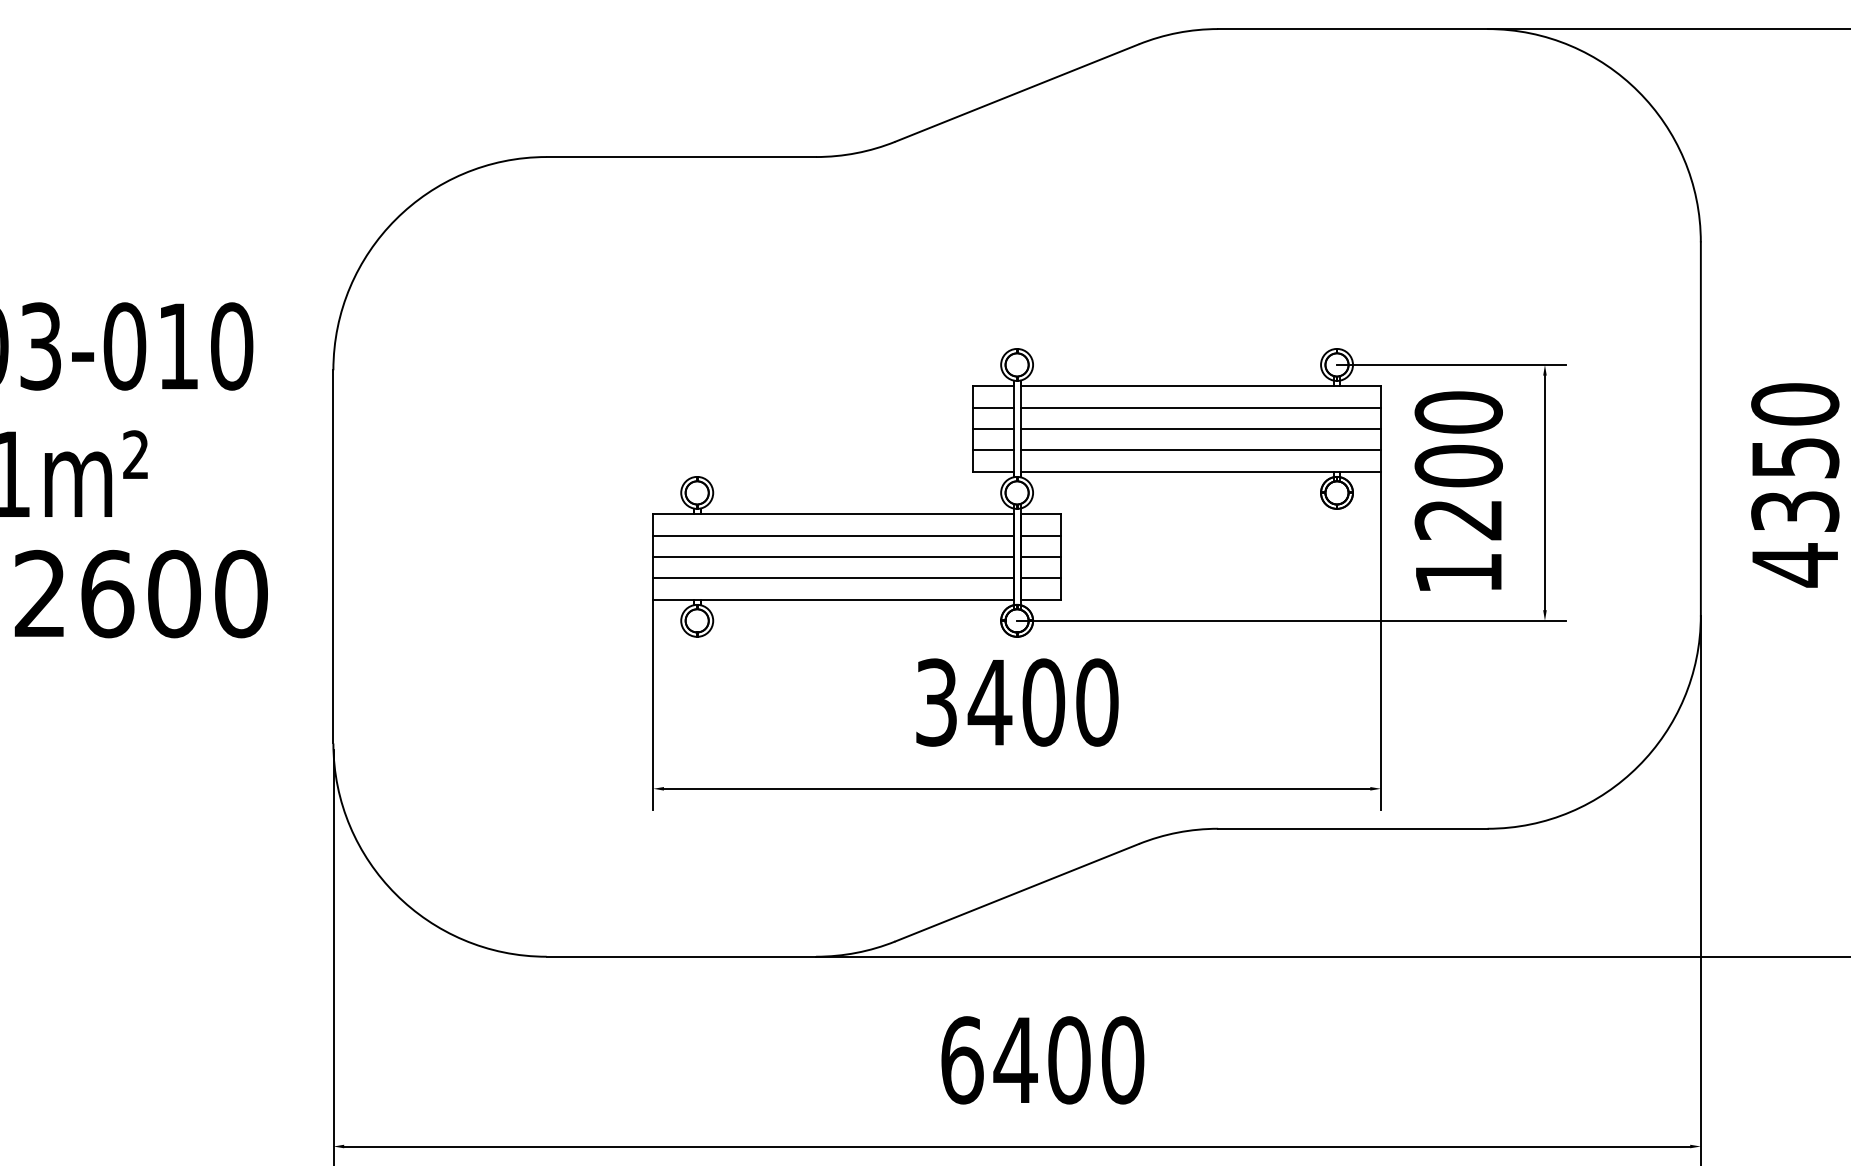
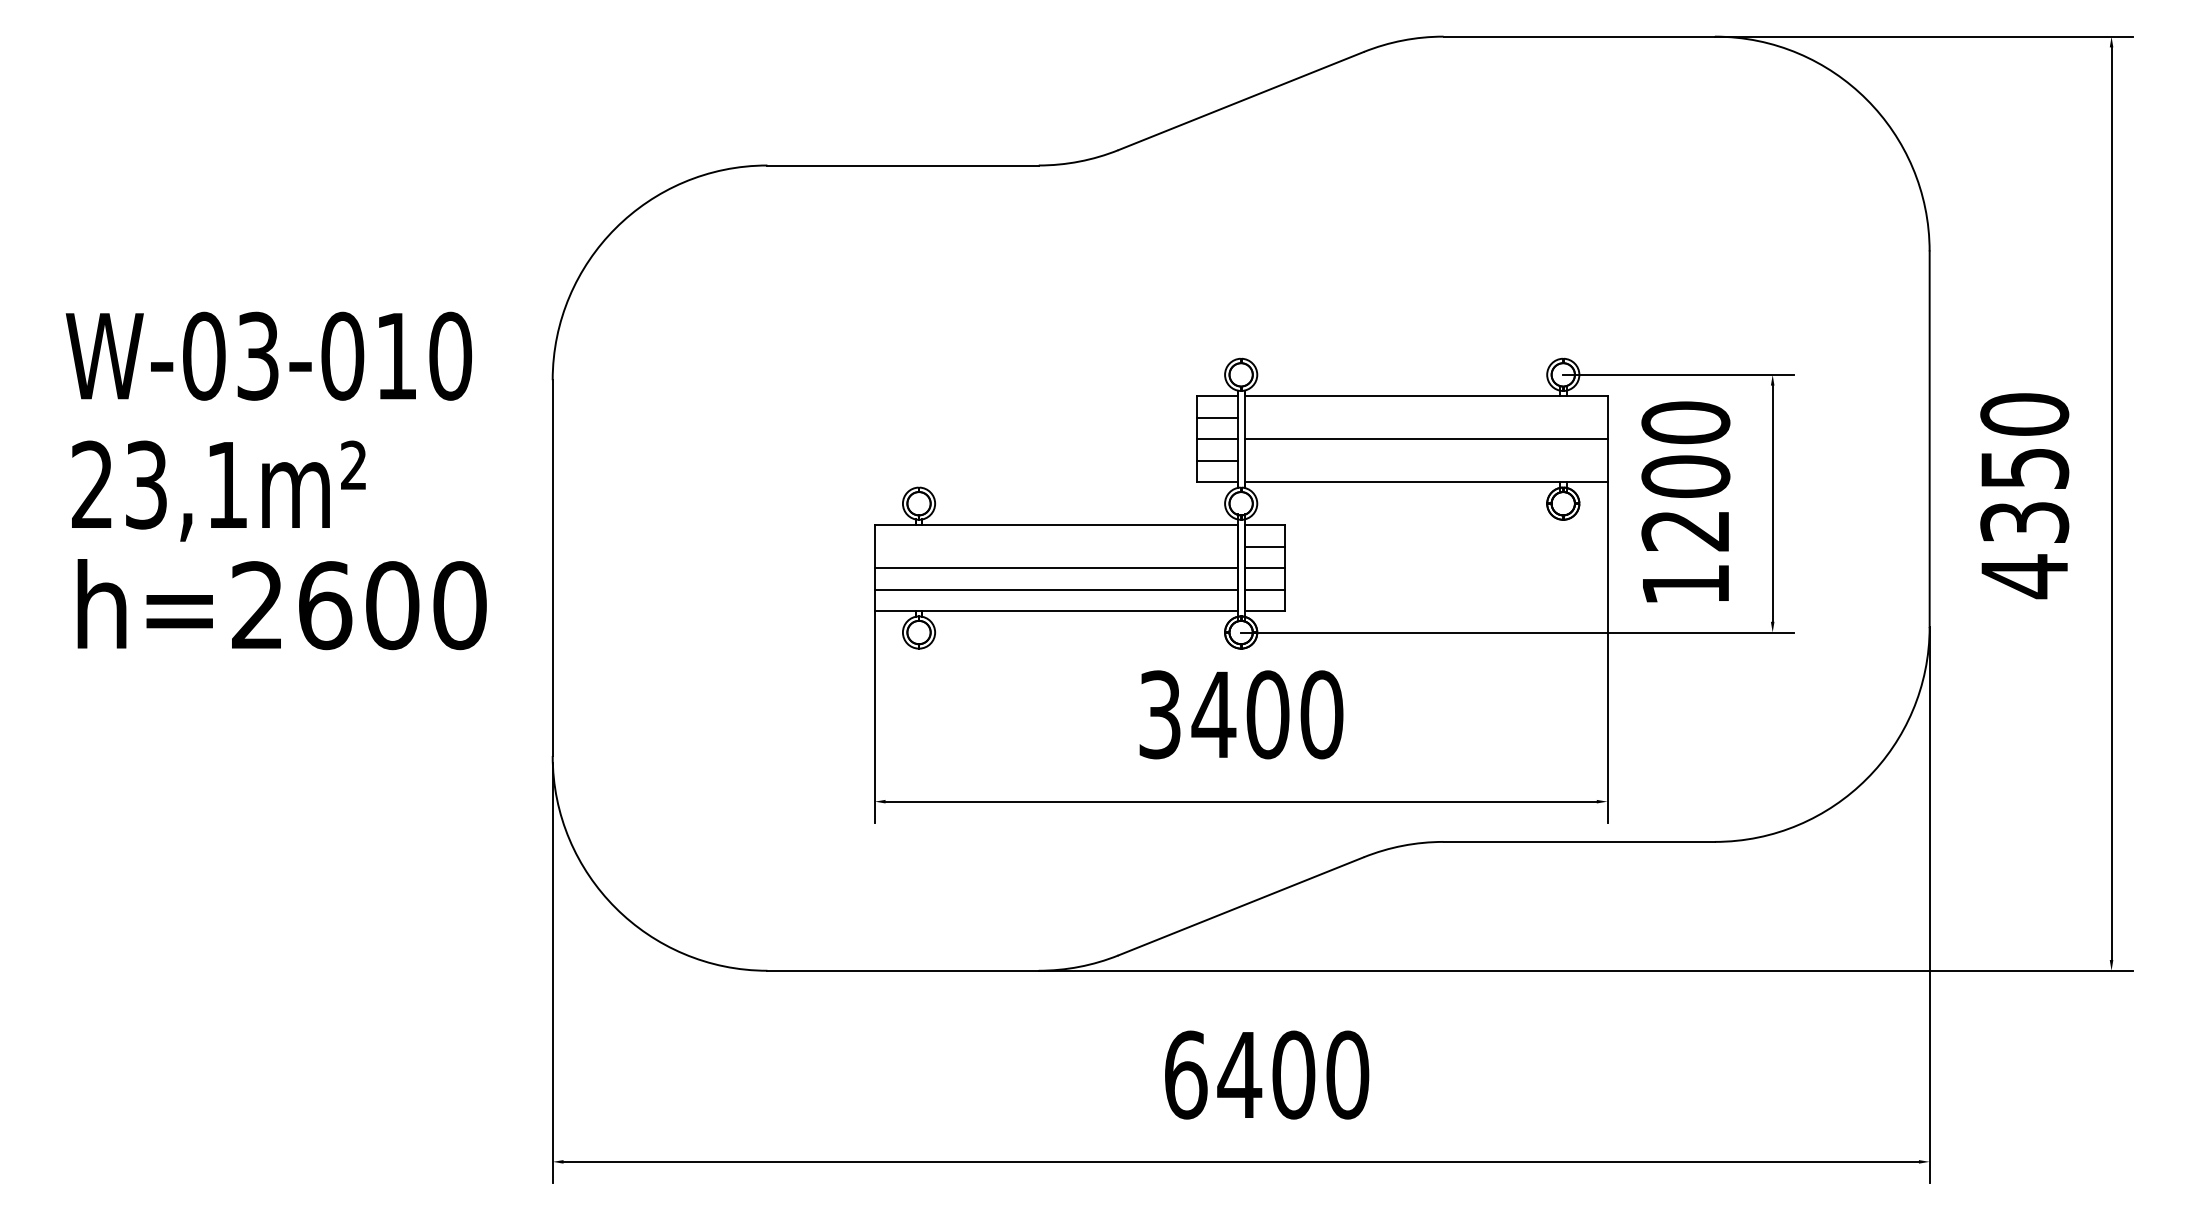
line: (1200, 407) -> (1425, 417), removed
line: (1200, 449) -> (1425, 460), removed
line: (832, 535) -> (1055, 546), removed

